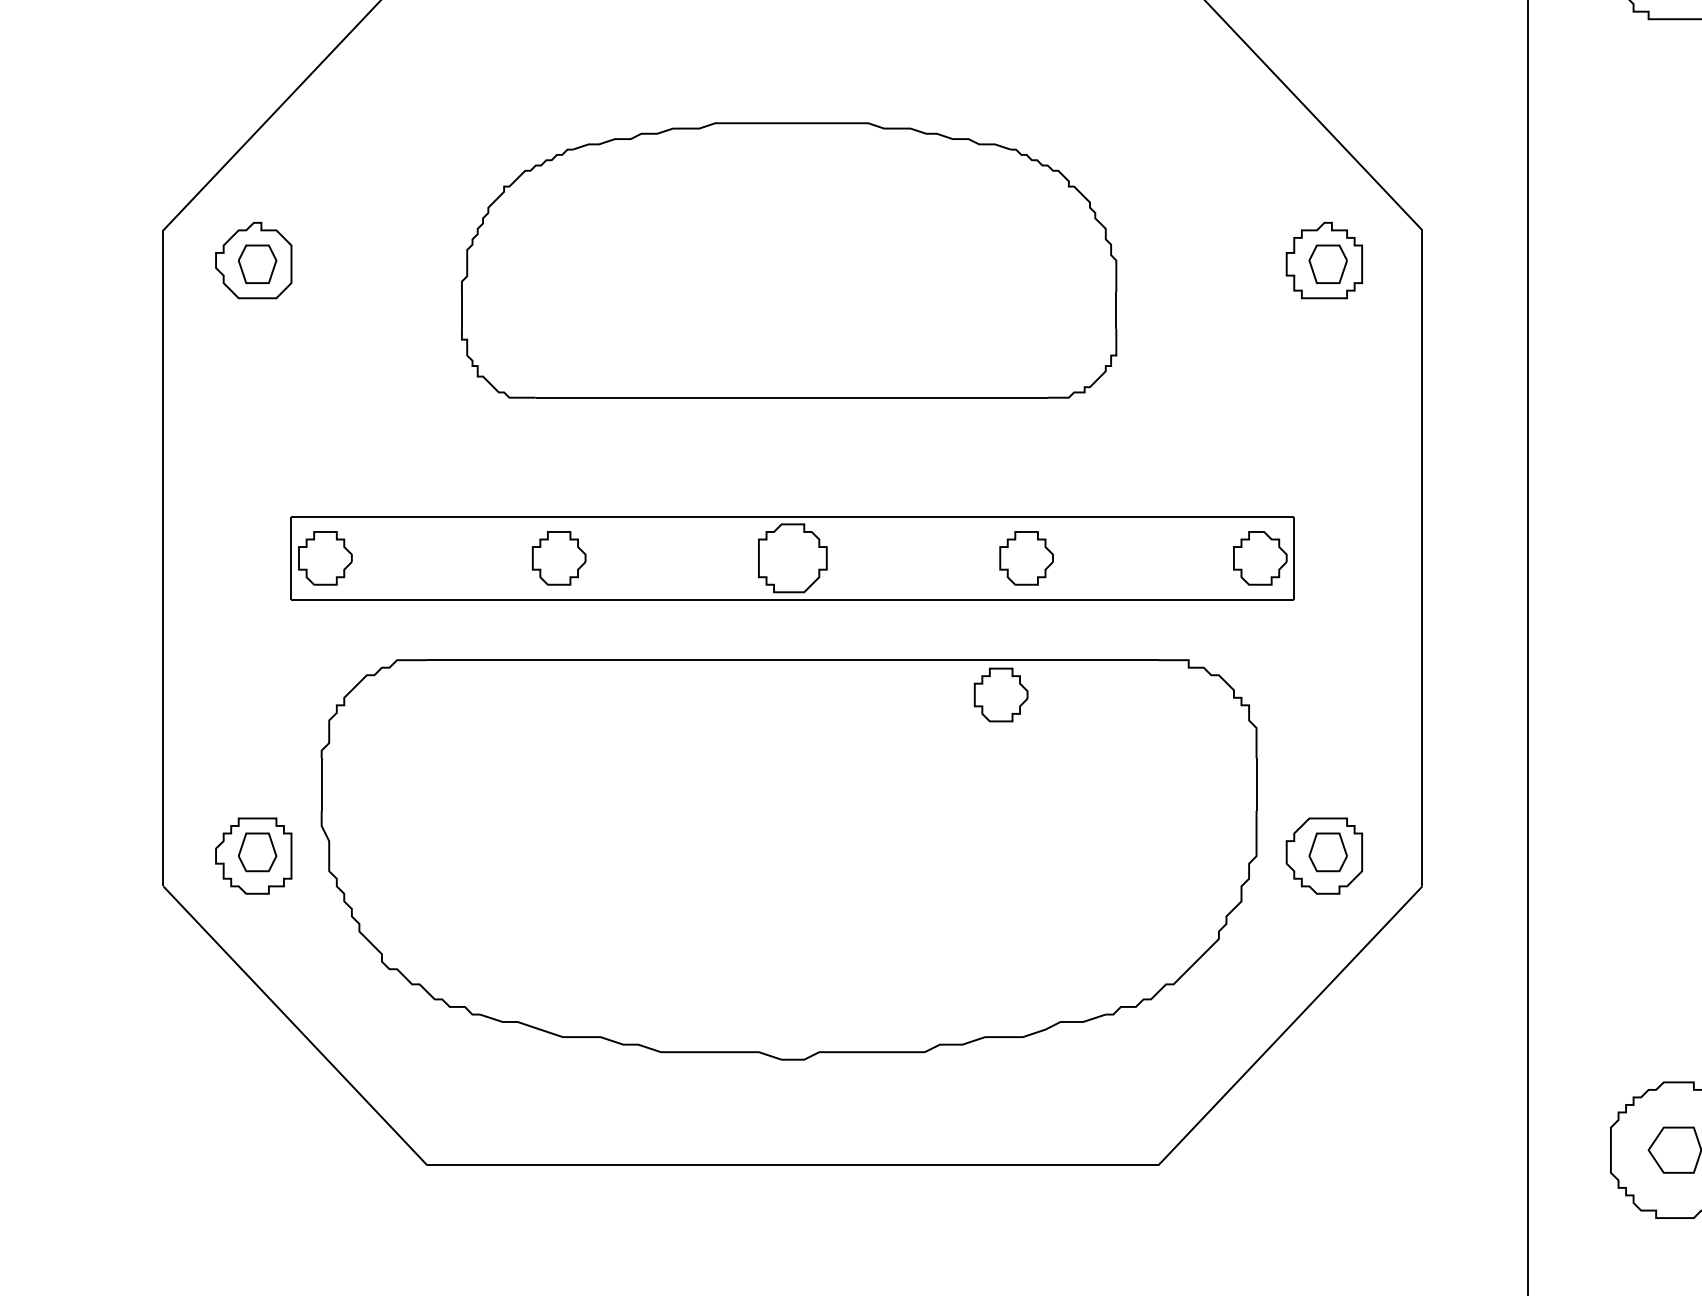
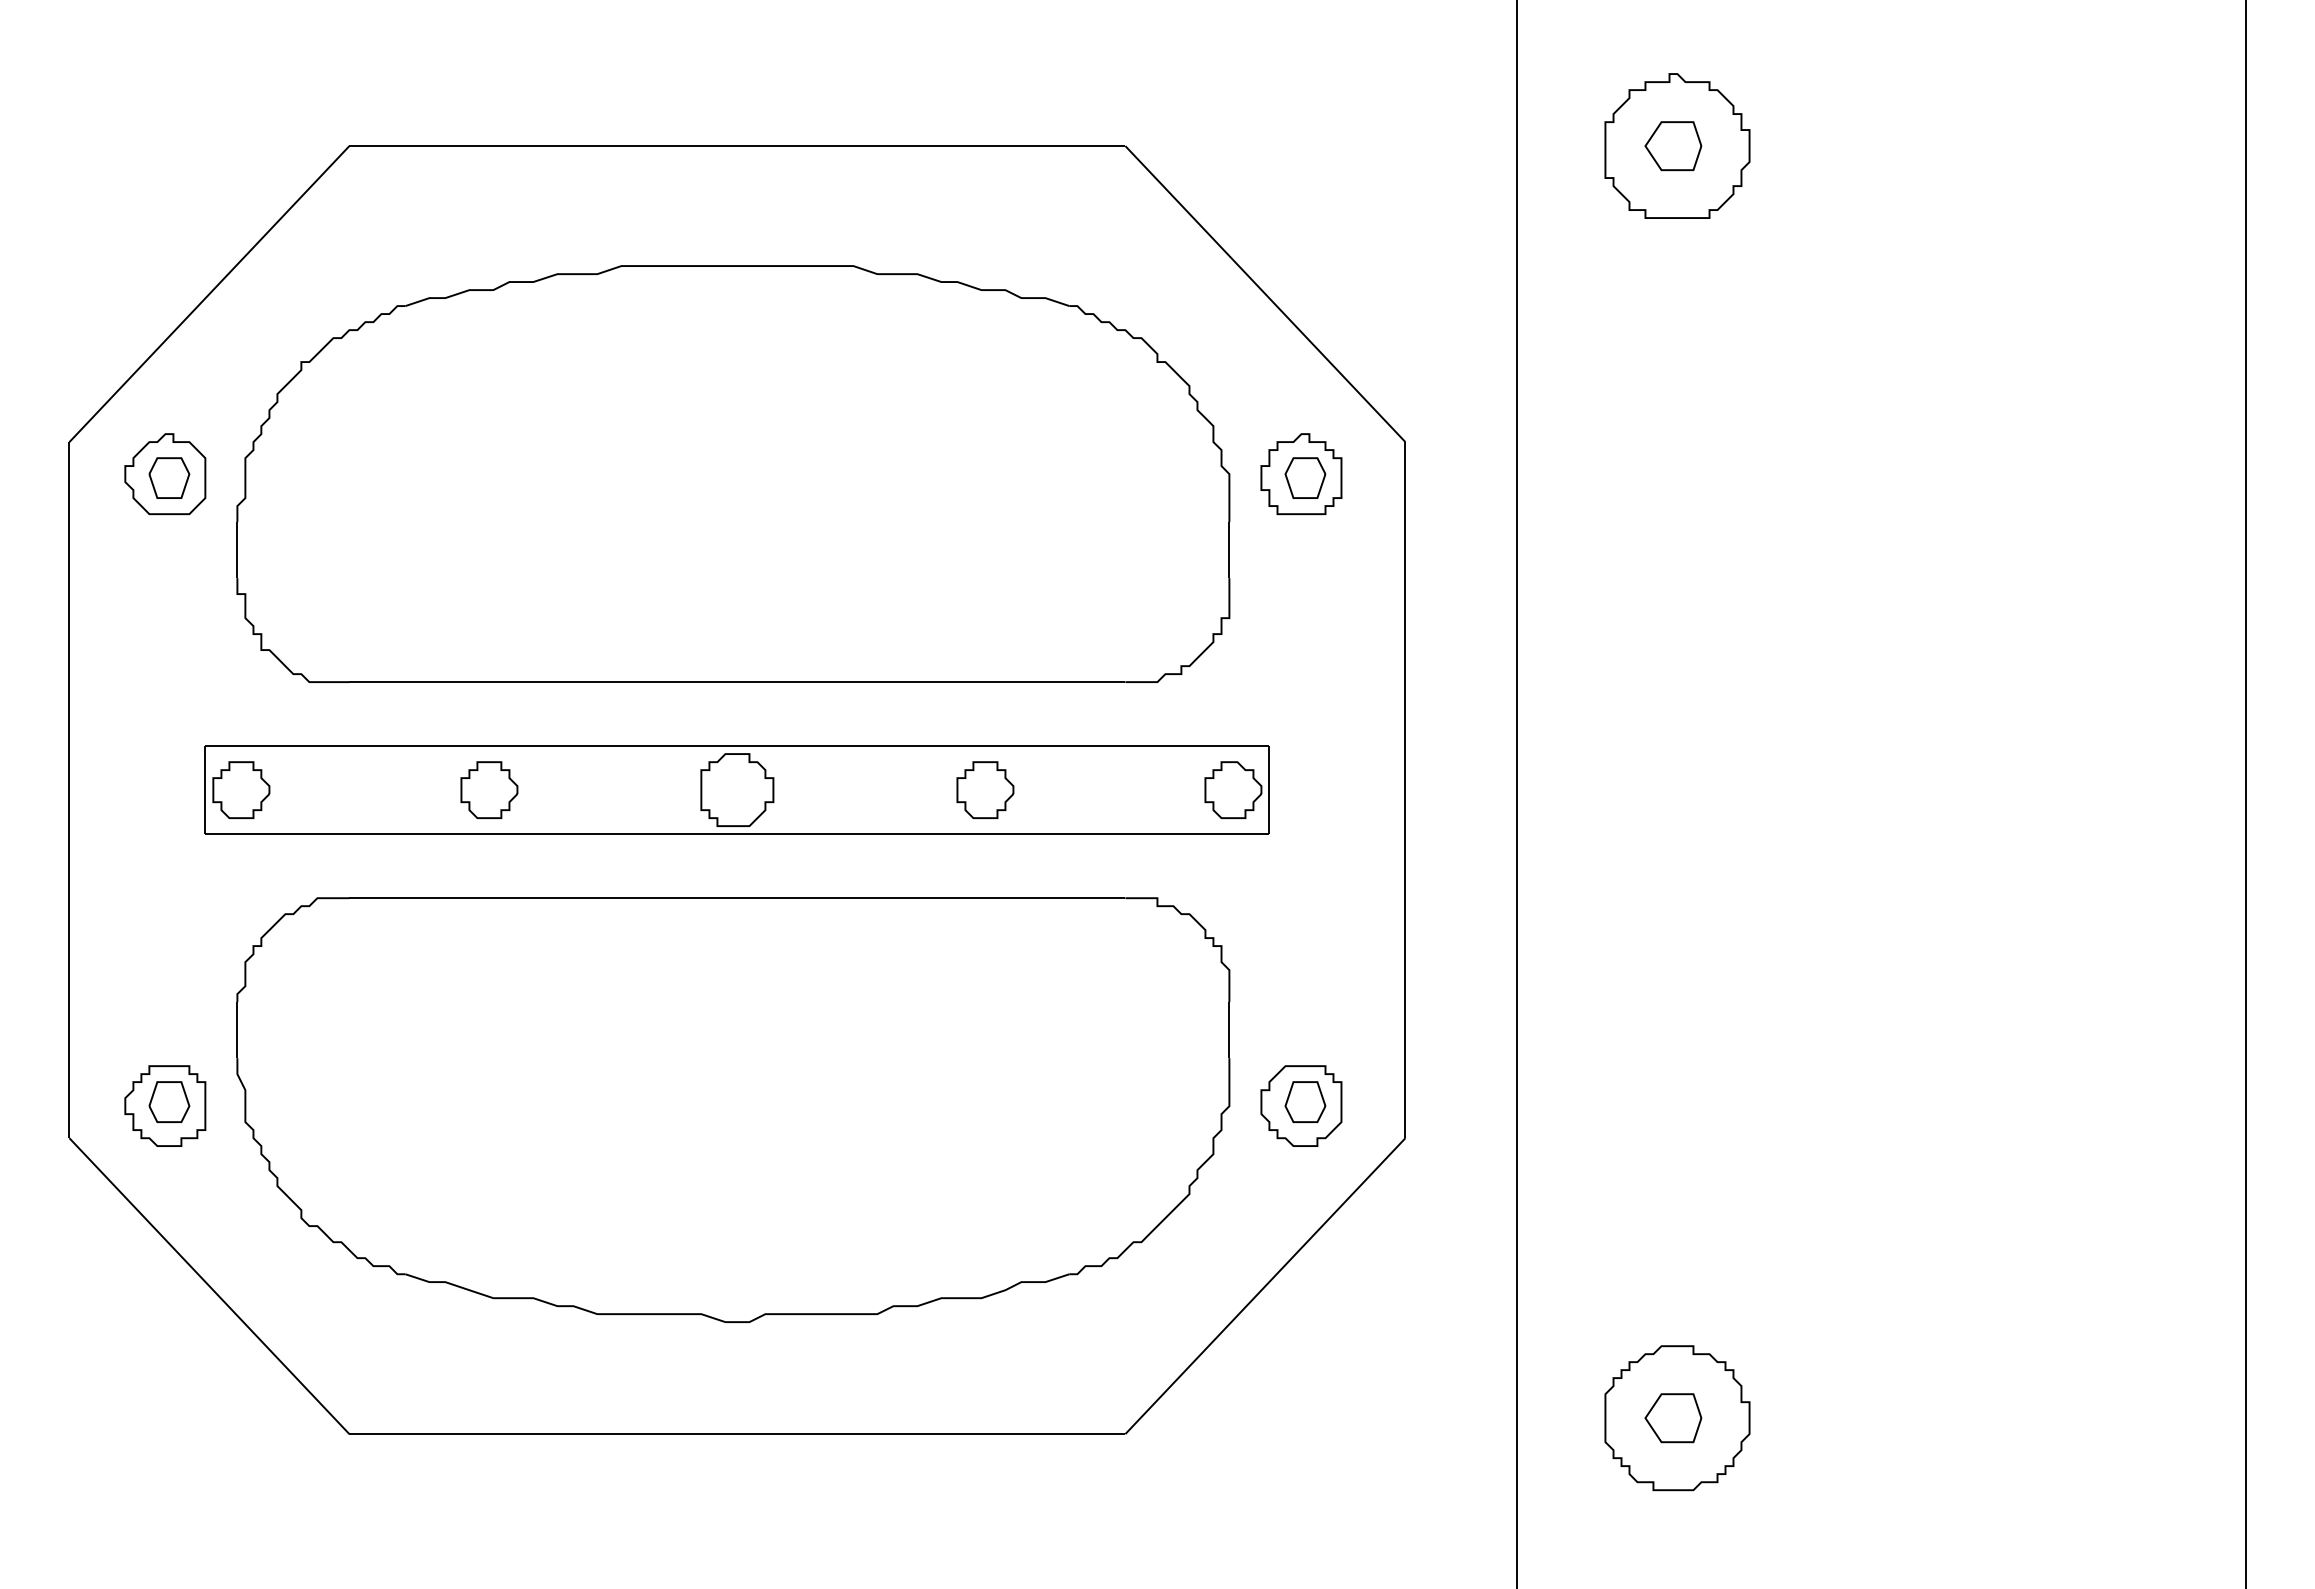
part: (789, 259) -> (733, 473), size x1.43
part: (1001, 694) -> (958, 934), removed

